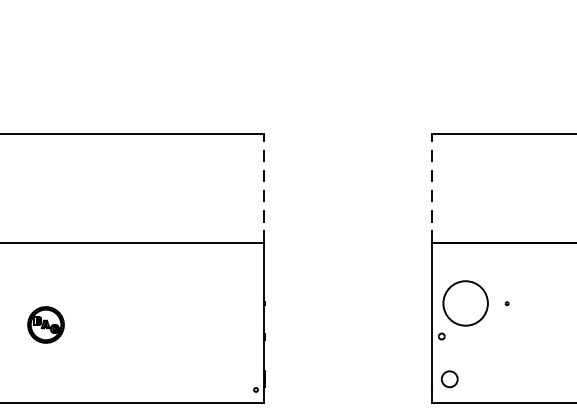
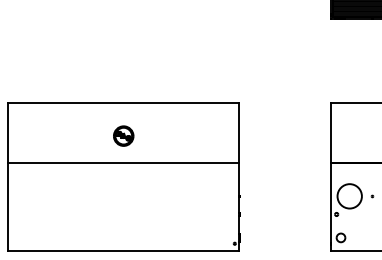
line: (264, 188) -> (239, 133), dashed -> solid
line: (432, 188) -> (331, 133), dashed -> solid
part: (45, 323) -> (123, 135), moved

